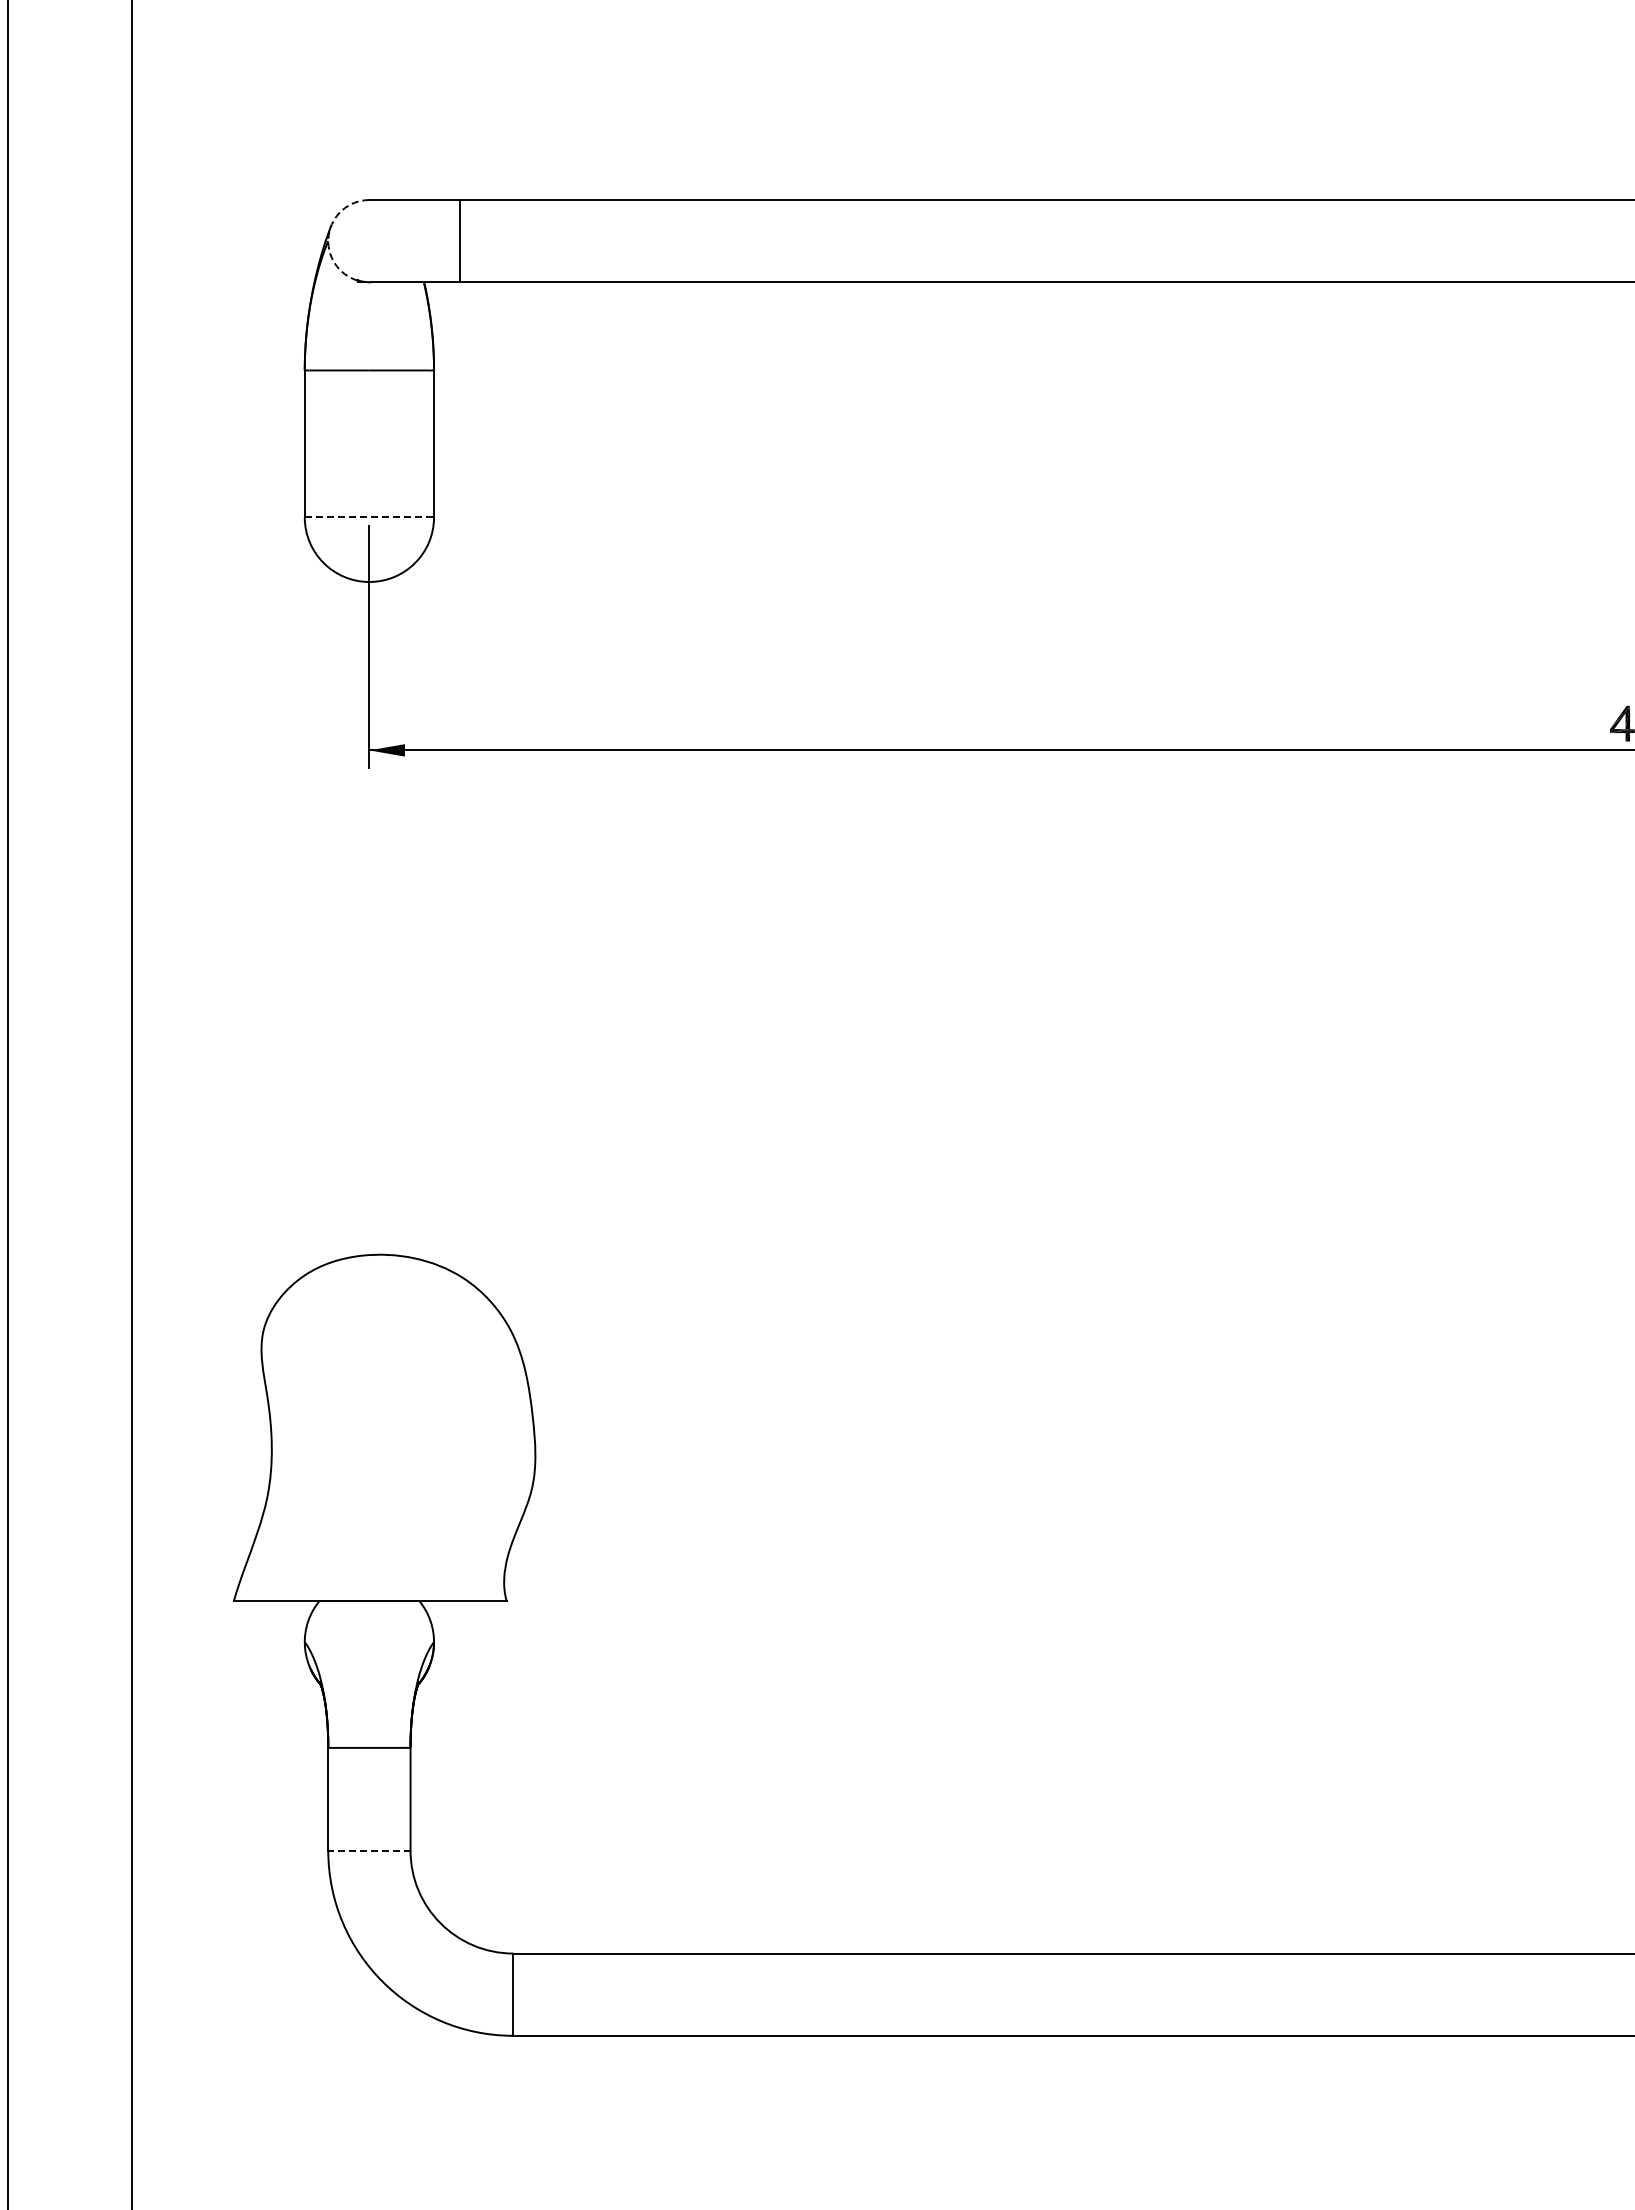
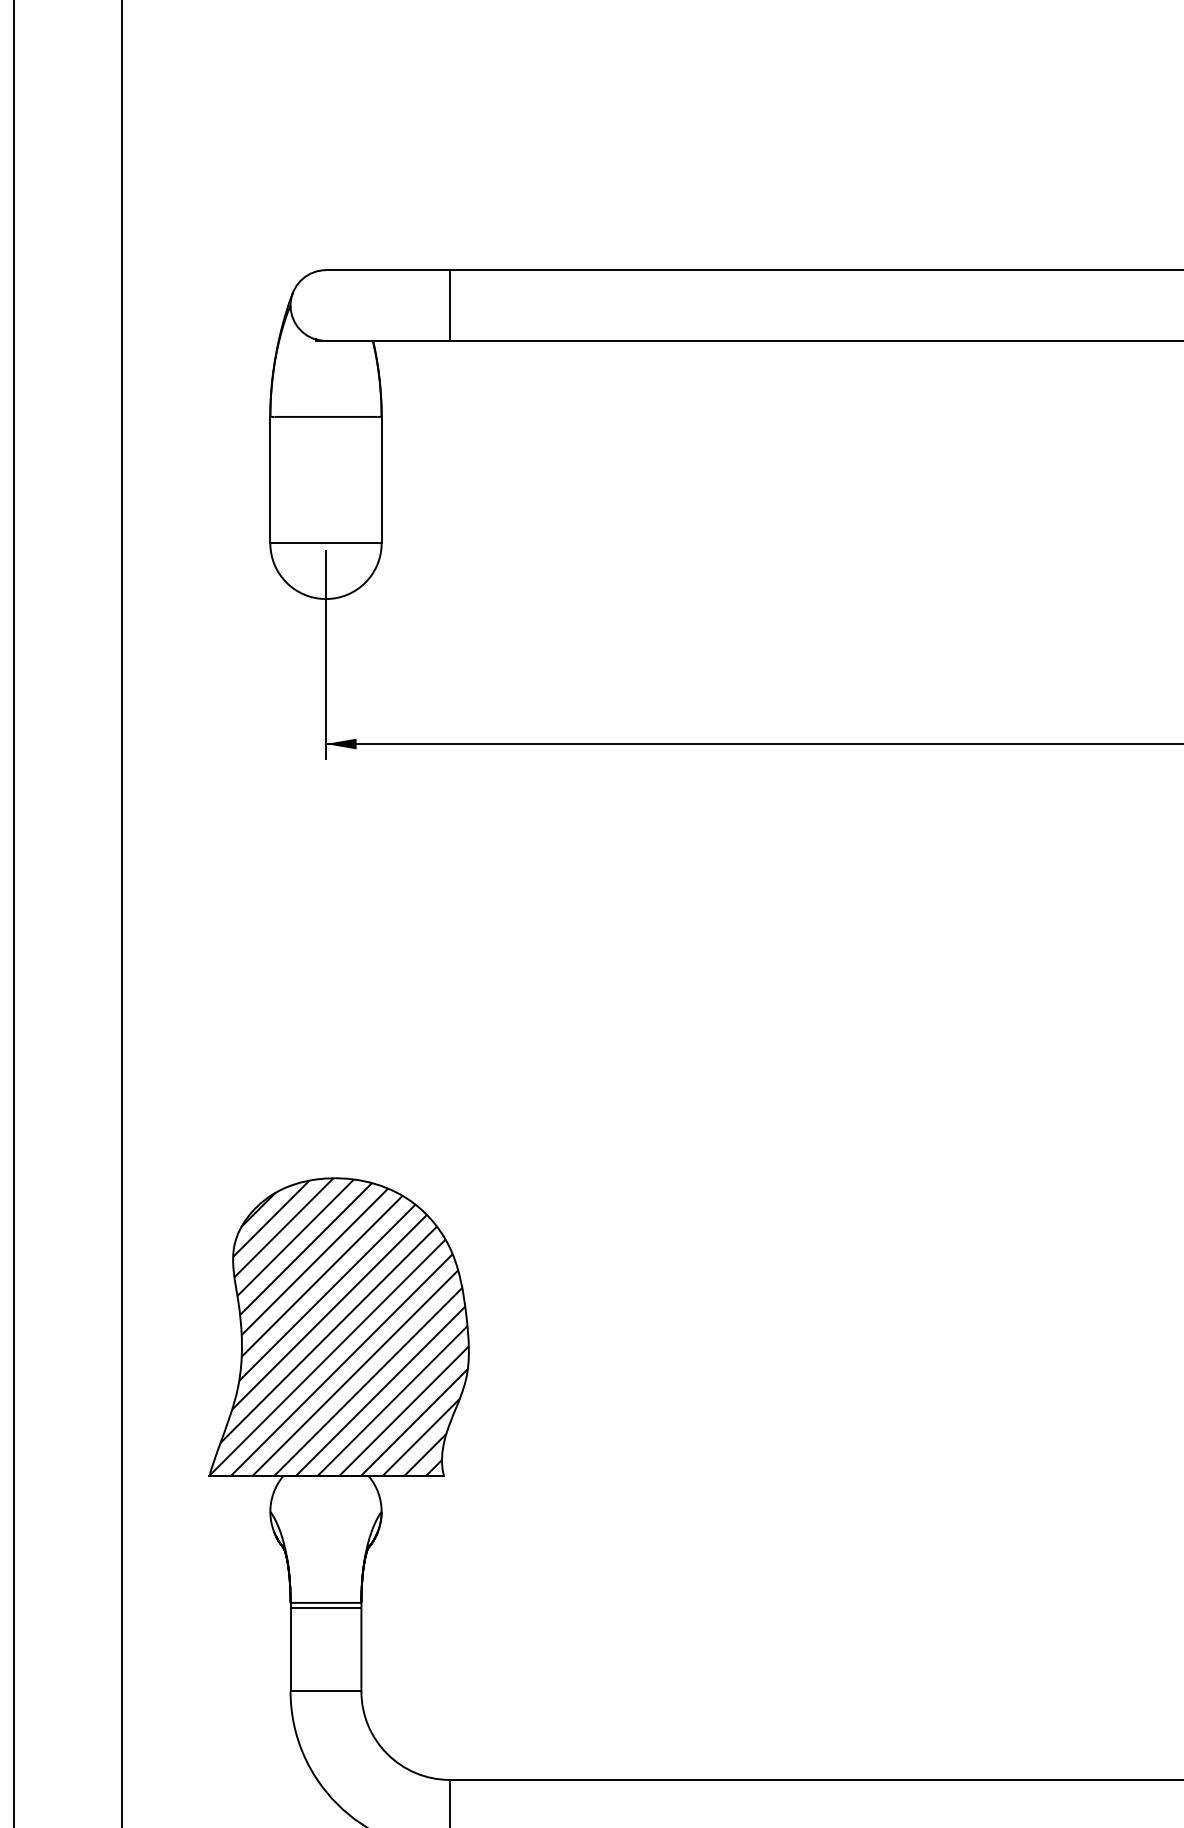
arc: (328, 235) -> (290, 300), dashed -> solid
line: (460, 241) -> (450, 305), moved
line: (369, 517) -> (326, 543), dashed -> solid
hatch: (384, 1427) -> (338, 1327), added
line: (369, 1753) -> (326, 1607), added
line: (368, 1850) -> (325, 1691), dashed -> solid

